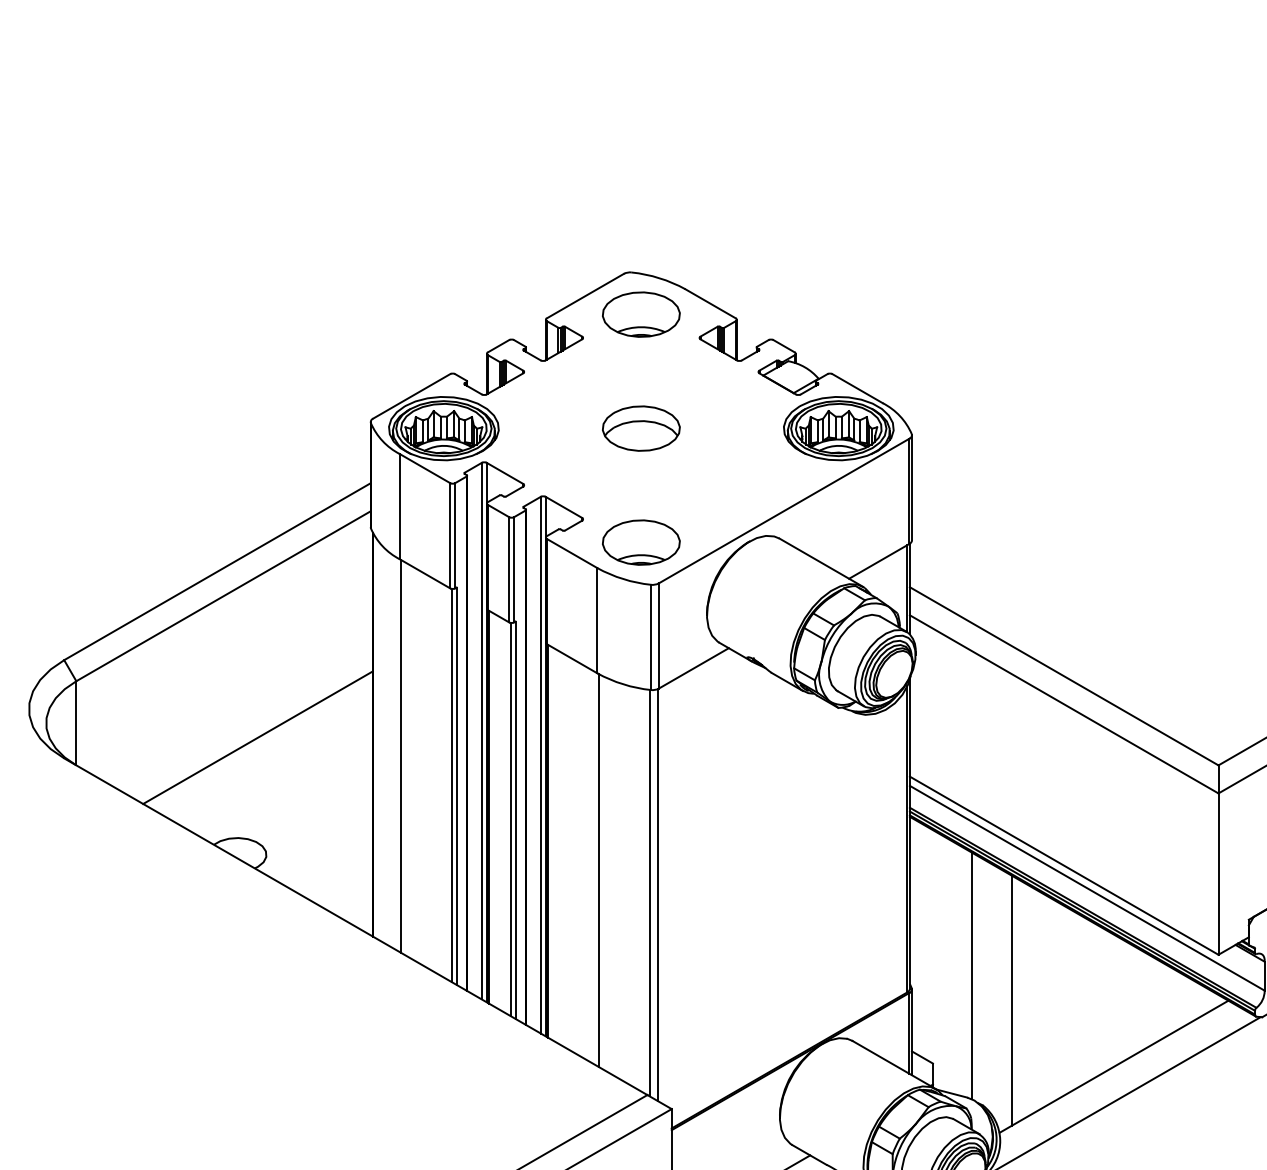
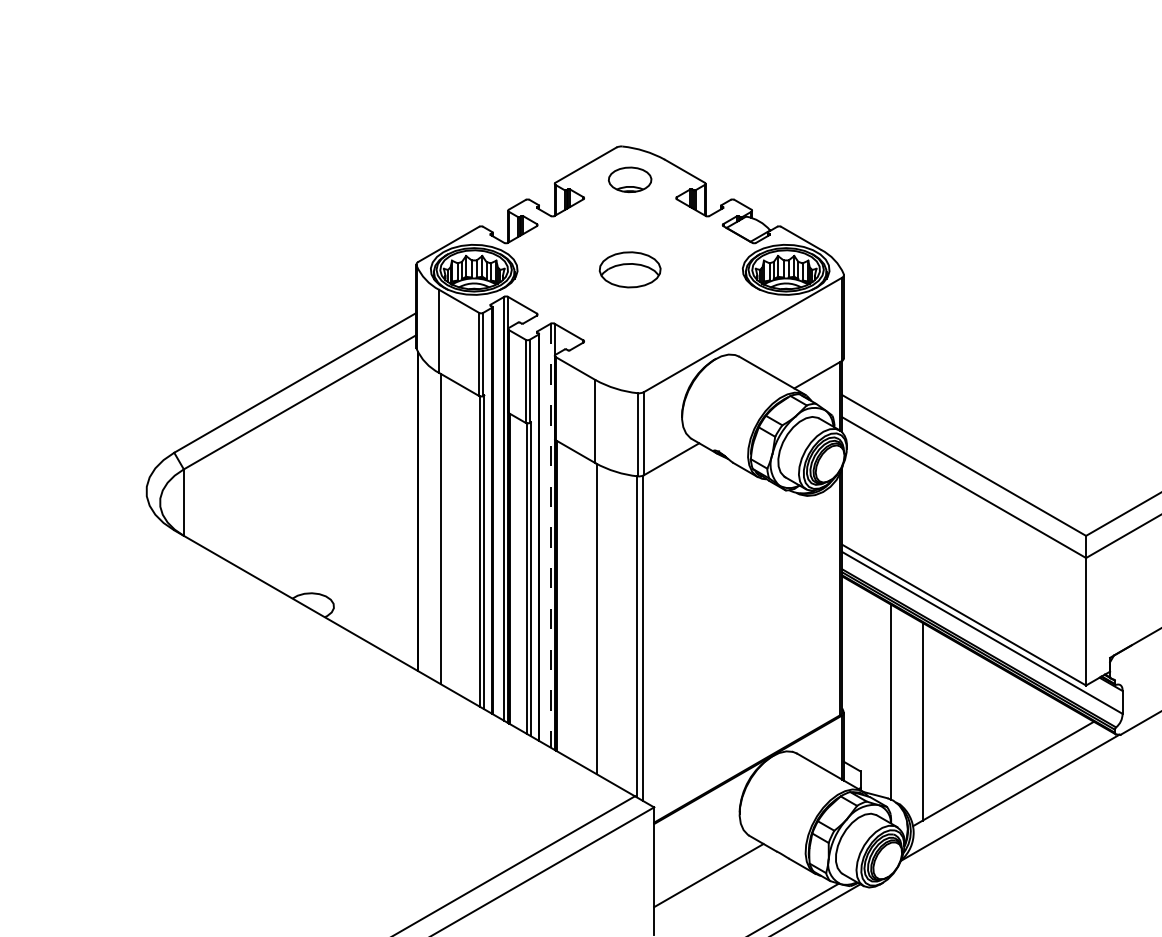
part: (640, 314) -> (629, 179), size x0.7
part: (640, 542) -> (629, 359), removed
line: (258, 737) -> (327, 513), removed
line: (540, 764) -> (550, 535), solid -> dashed

